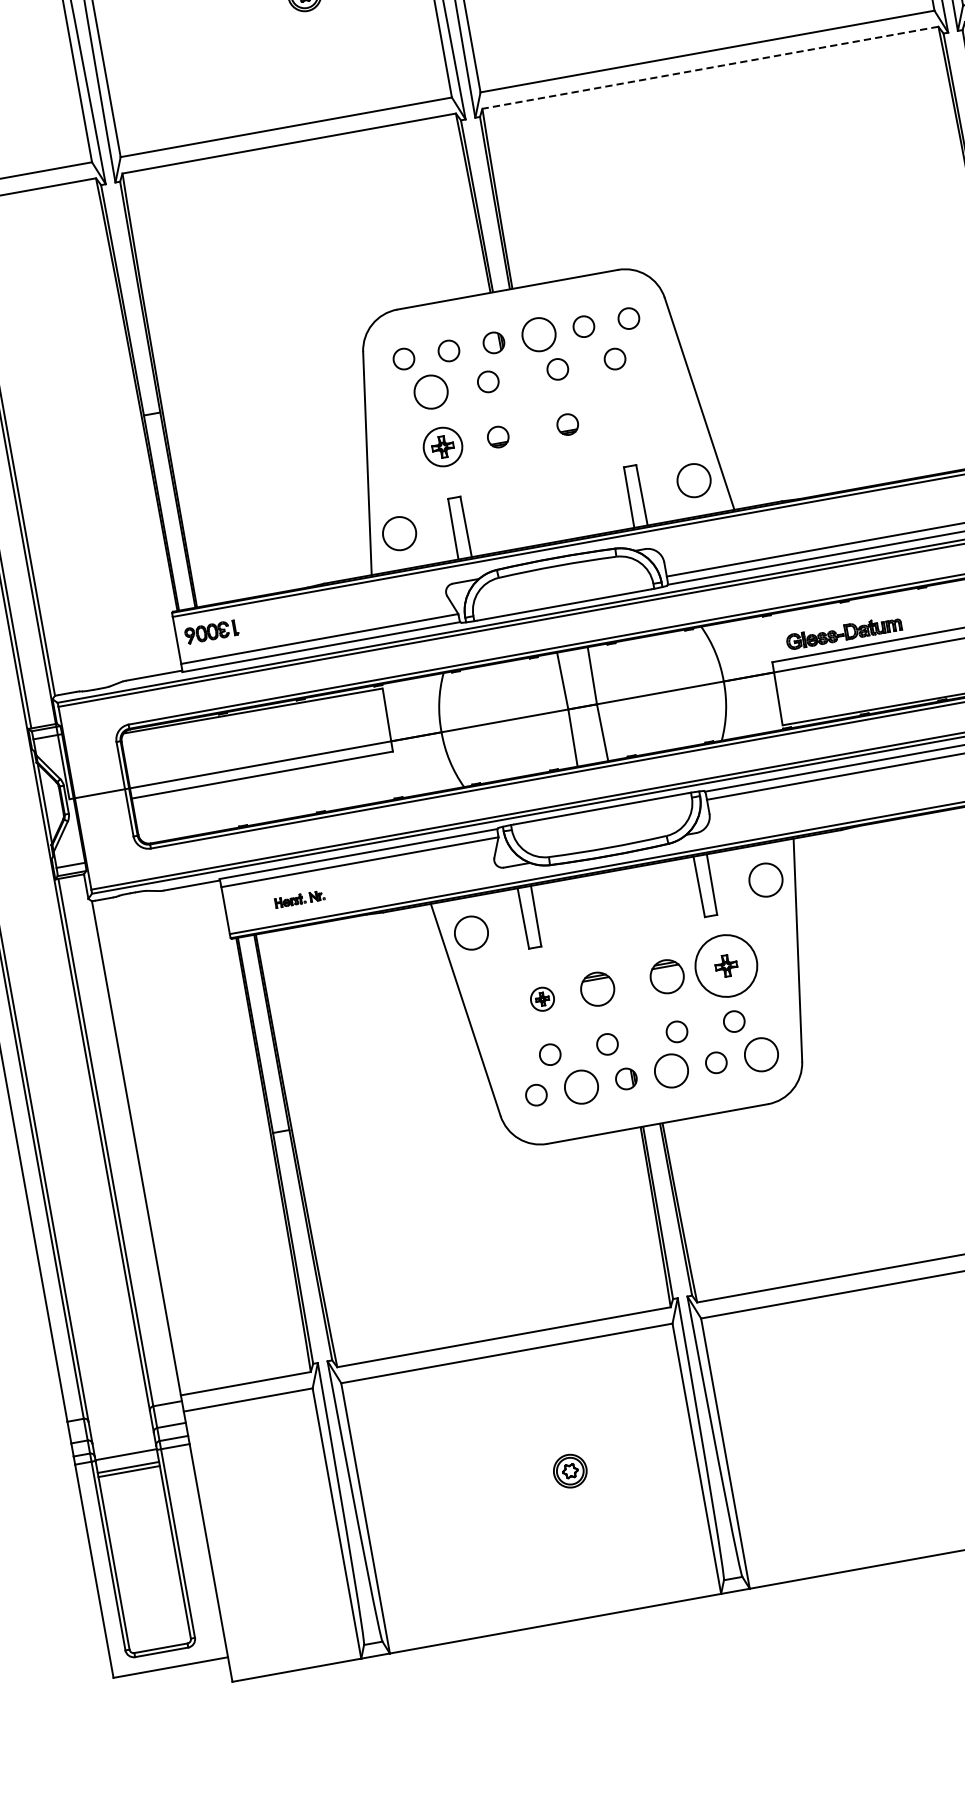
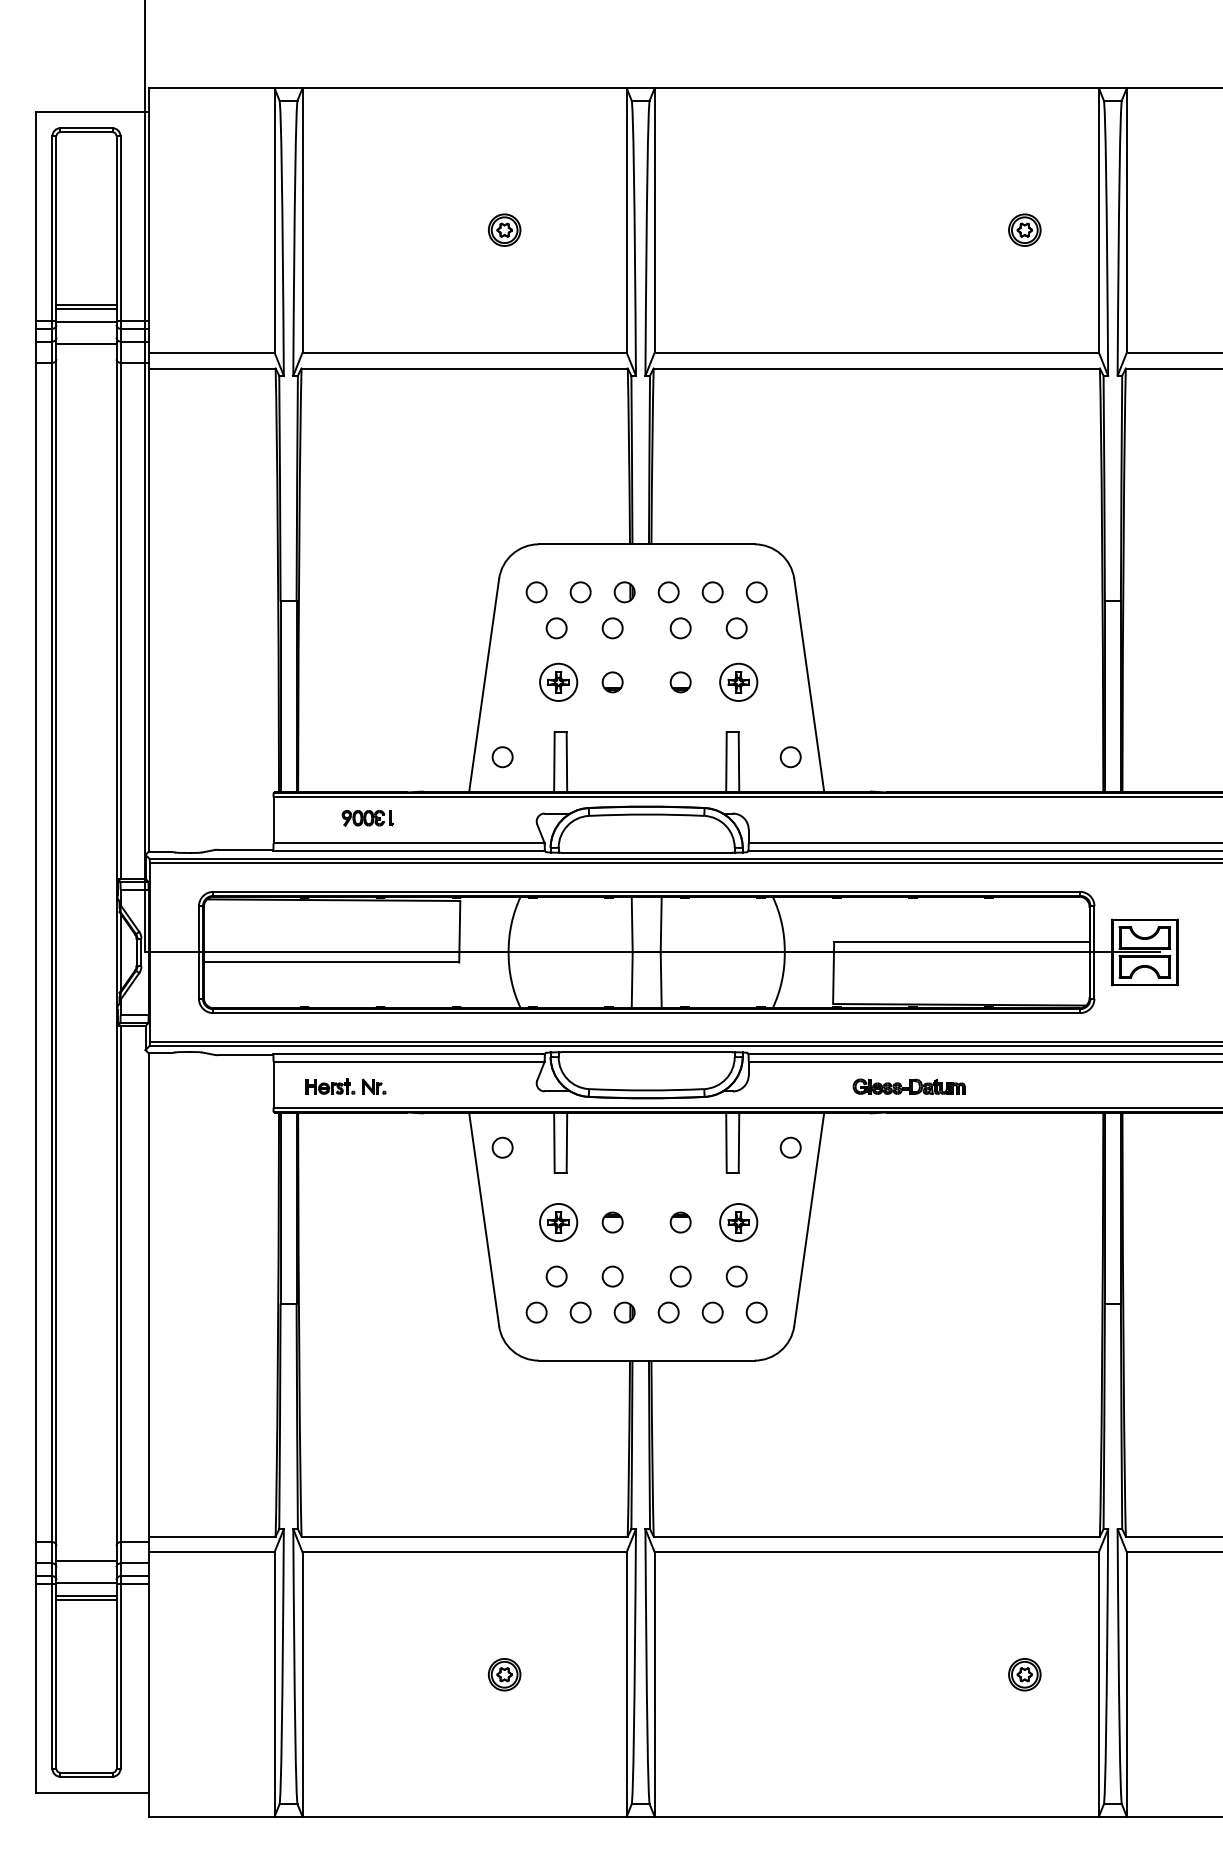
line: (710, 67) -> (876, 368), dashed -> solid
circle: (538, 335) -> (668, 592), size x0.62
circle: (430, 392) -> (556, 628), size x0.62
part: (626, 413) -> (738, 681), added
circle: (693, 481) -> (790, 757), size x0.62
circle: (399, 534) -> (502, 757), size x0.62
part: (211, 632) -> (367, 818), moved
part: (843, 632) -> (908, 1086), moved
circle: (765, 879) -> (790, 1147), size x0.62
part: (299, 899) -> (345, 1086), size x1.67
circle: (471, 932) -> (502, 1147), size x0.62
circle: (726, 965) -> (738, 1222), size x0.62
part: (666, 976) -> (680, 1222), size x0.62
part: (597, 989) -> (612, 1222), size x0.62
part: (542, 999) -> (558, 1222), size x1.67
circle: (761, 1054) -> (756, 1312), size x0.62
circle: (671, 1070) -> (668, 1312), size x0.62
circle: (581, 1087) -> (580, 1312), size x0.62
line: (122, 1432) -> (86, 1561), added

